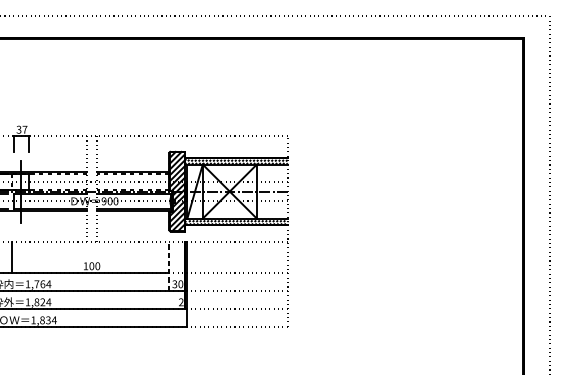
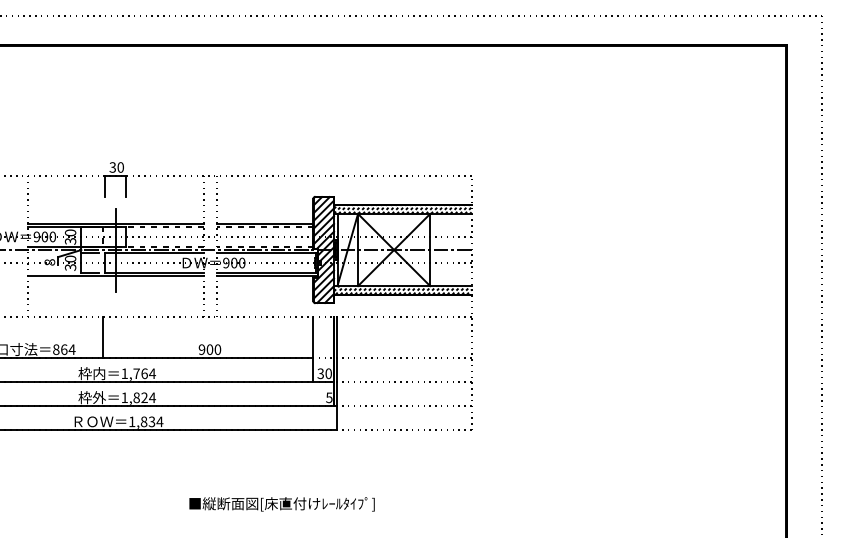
text: (24, 129) -> (120, 167), 37 -> 30
text: (85, 266) -> (201, 349), 100 -> 900
line: (169, 266) -> (313, 349), dashed -> solid
text: (181, 302) -> (329, 397), 2 -> 5

